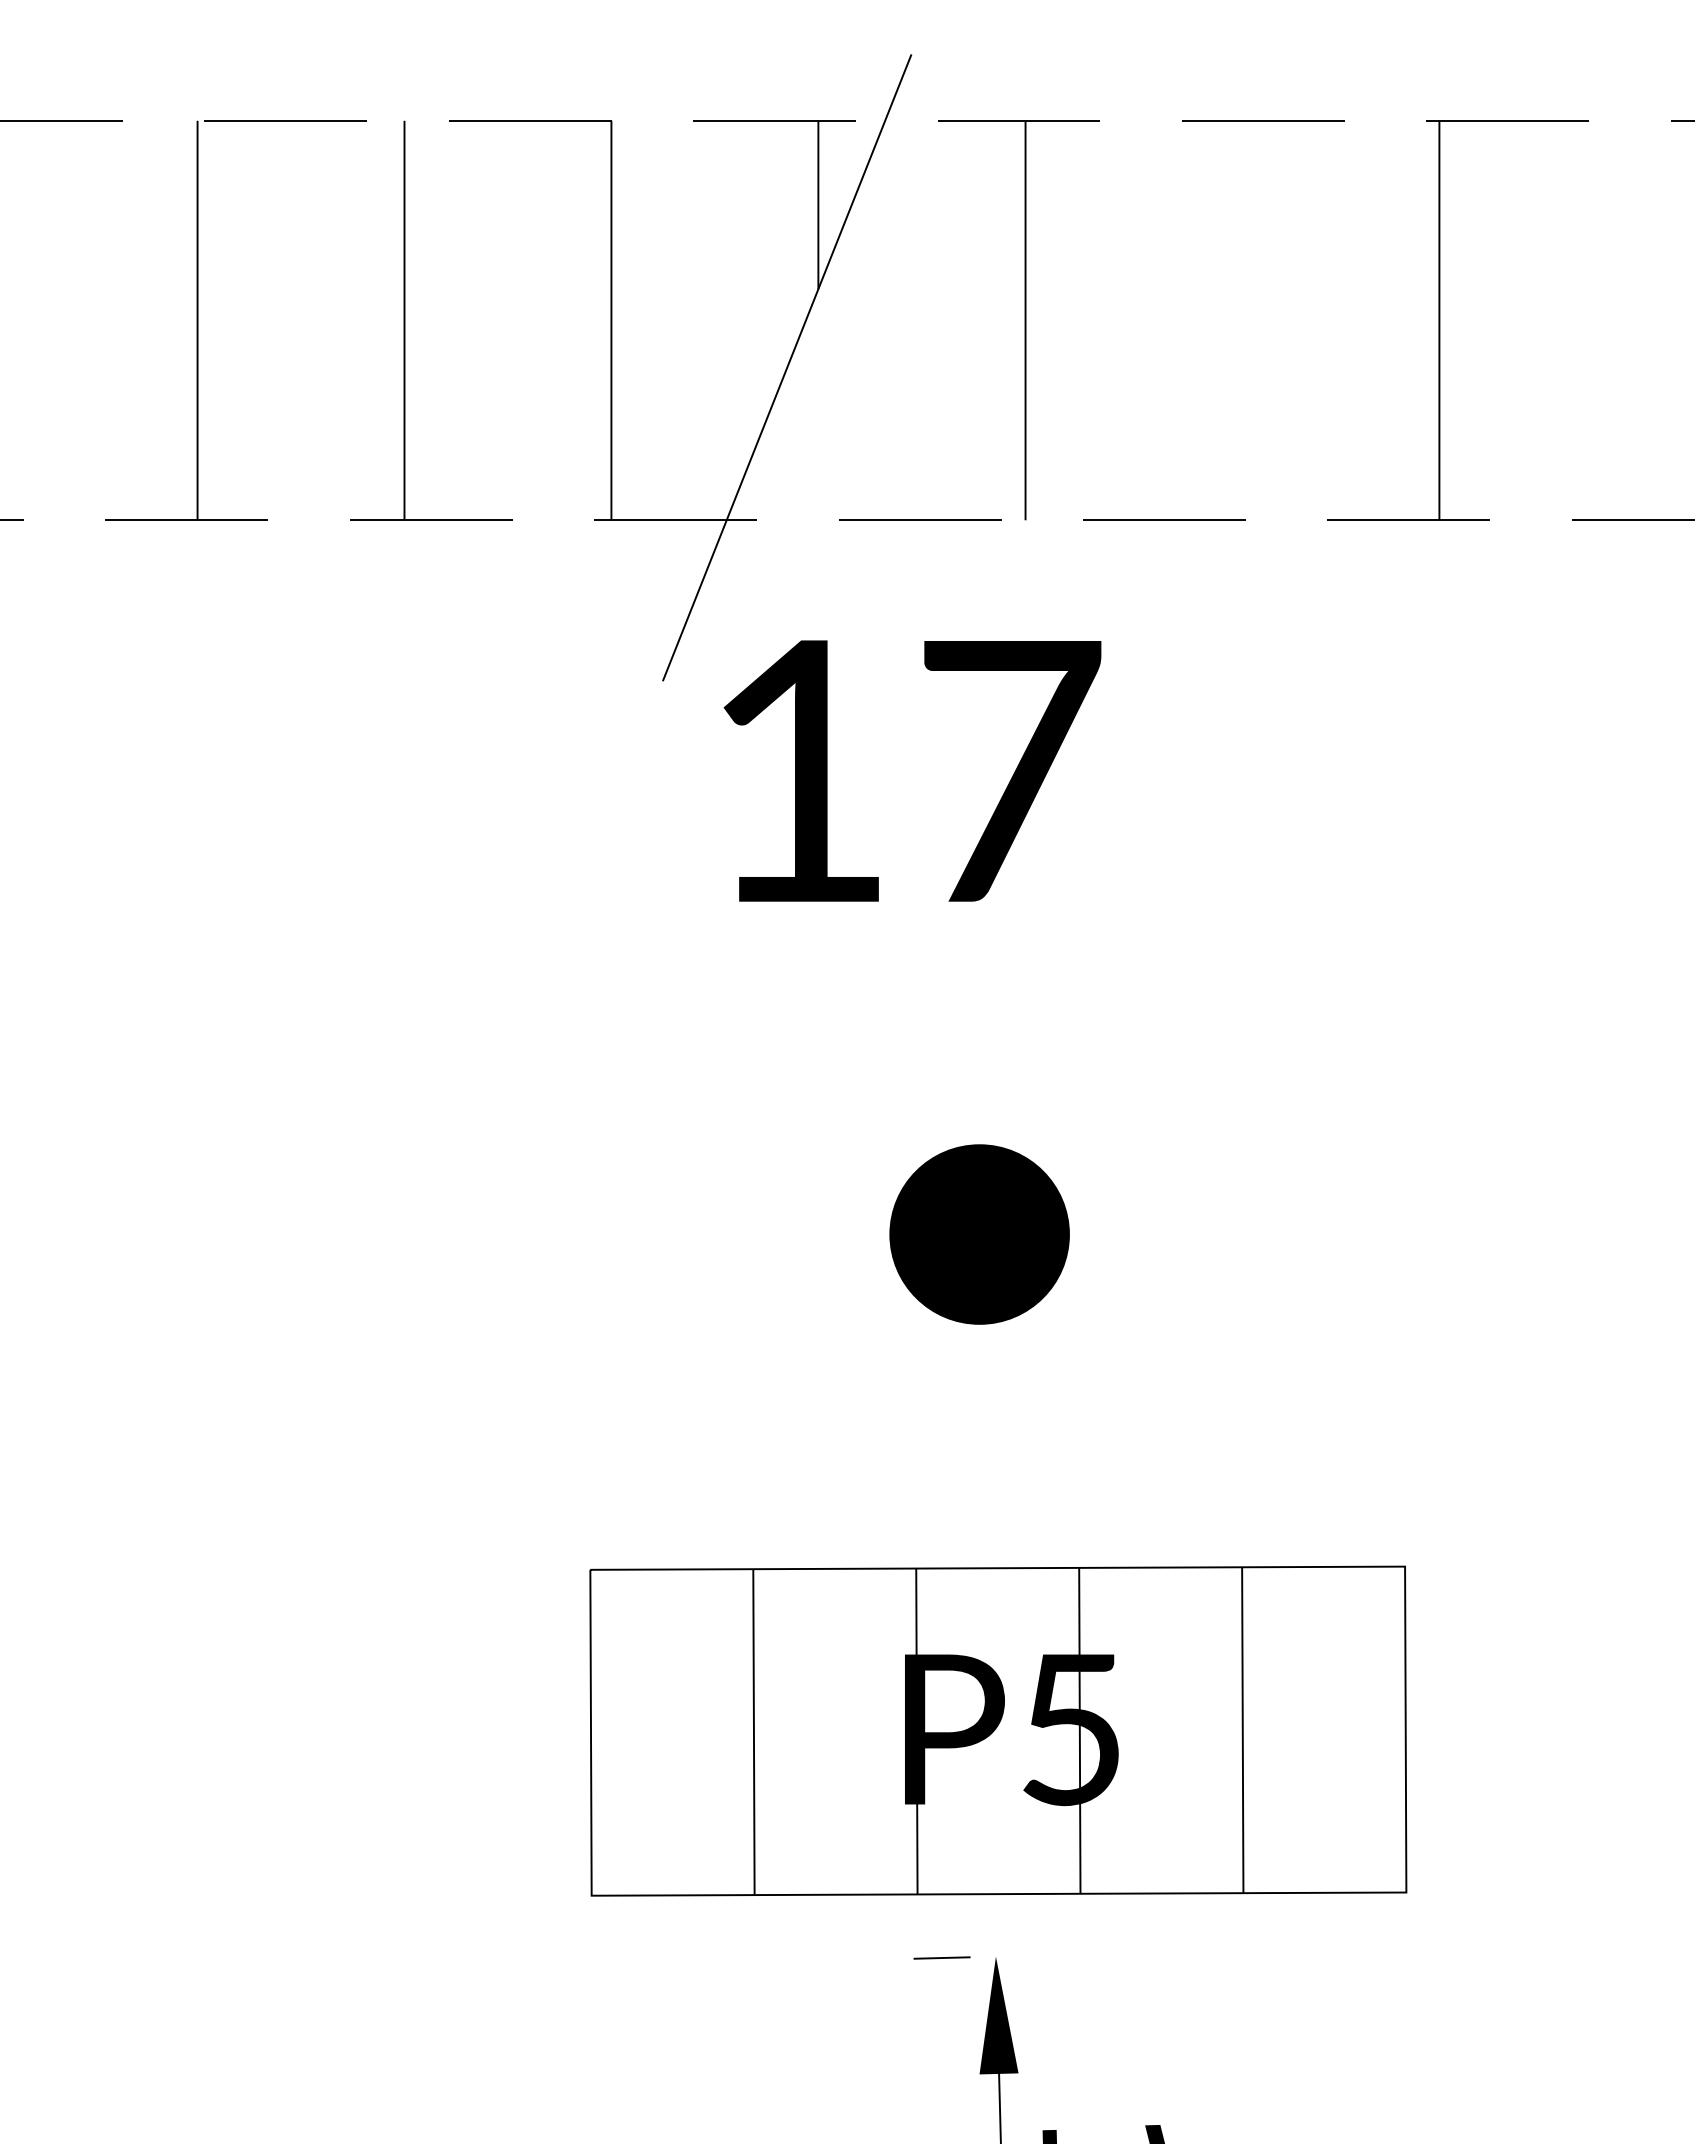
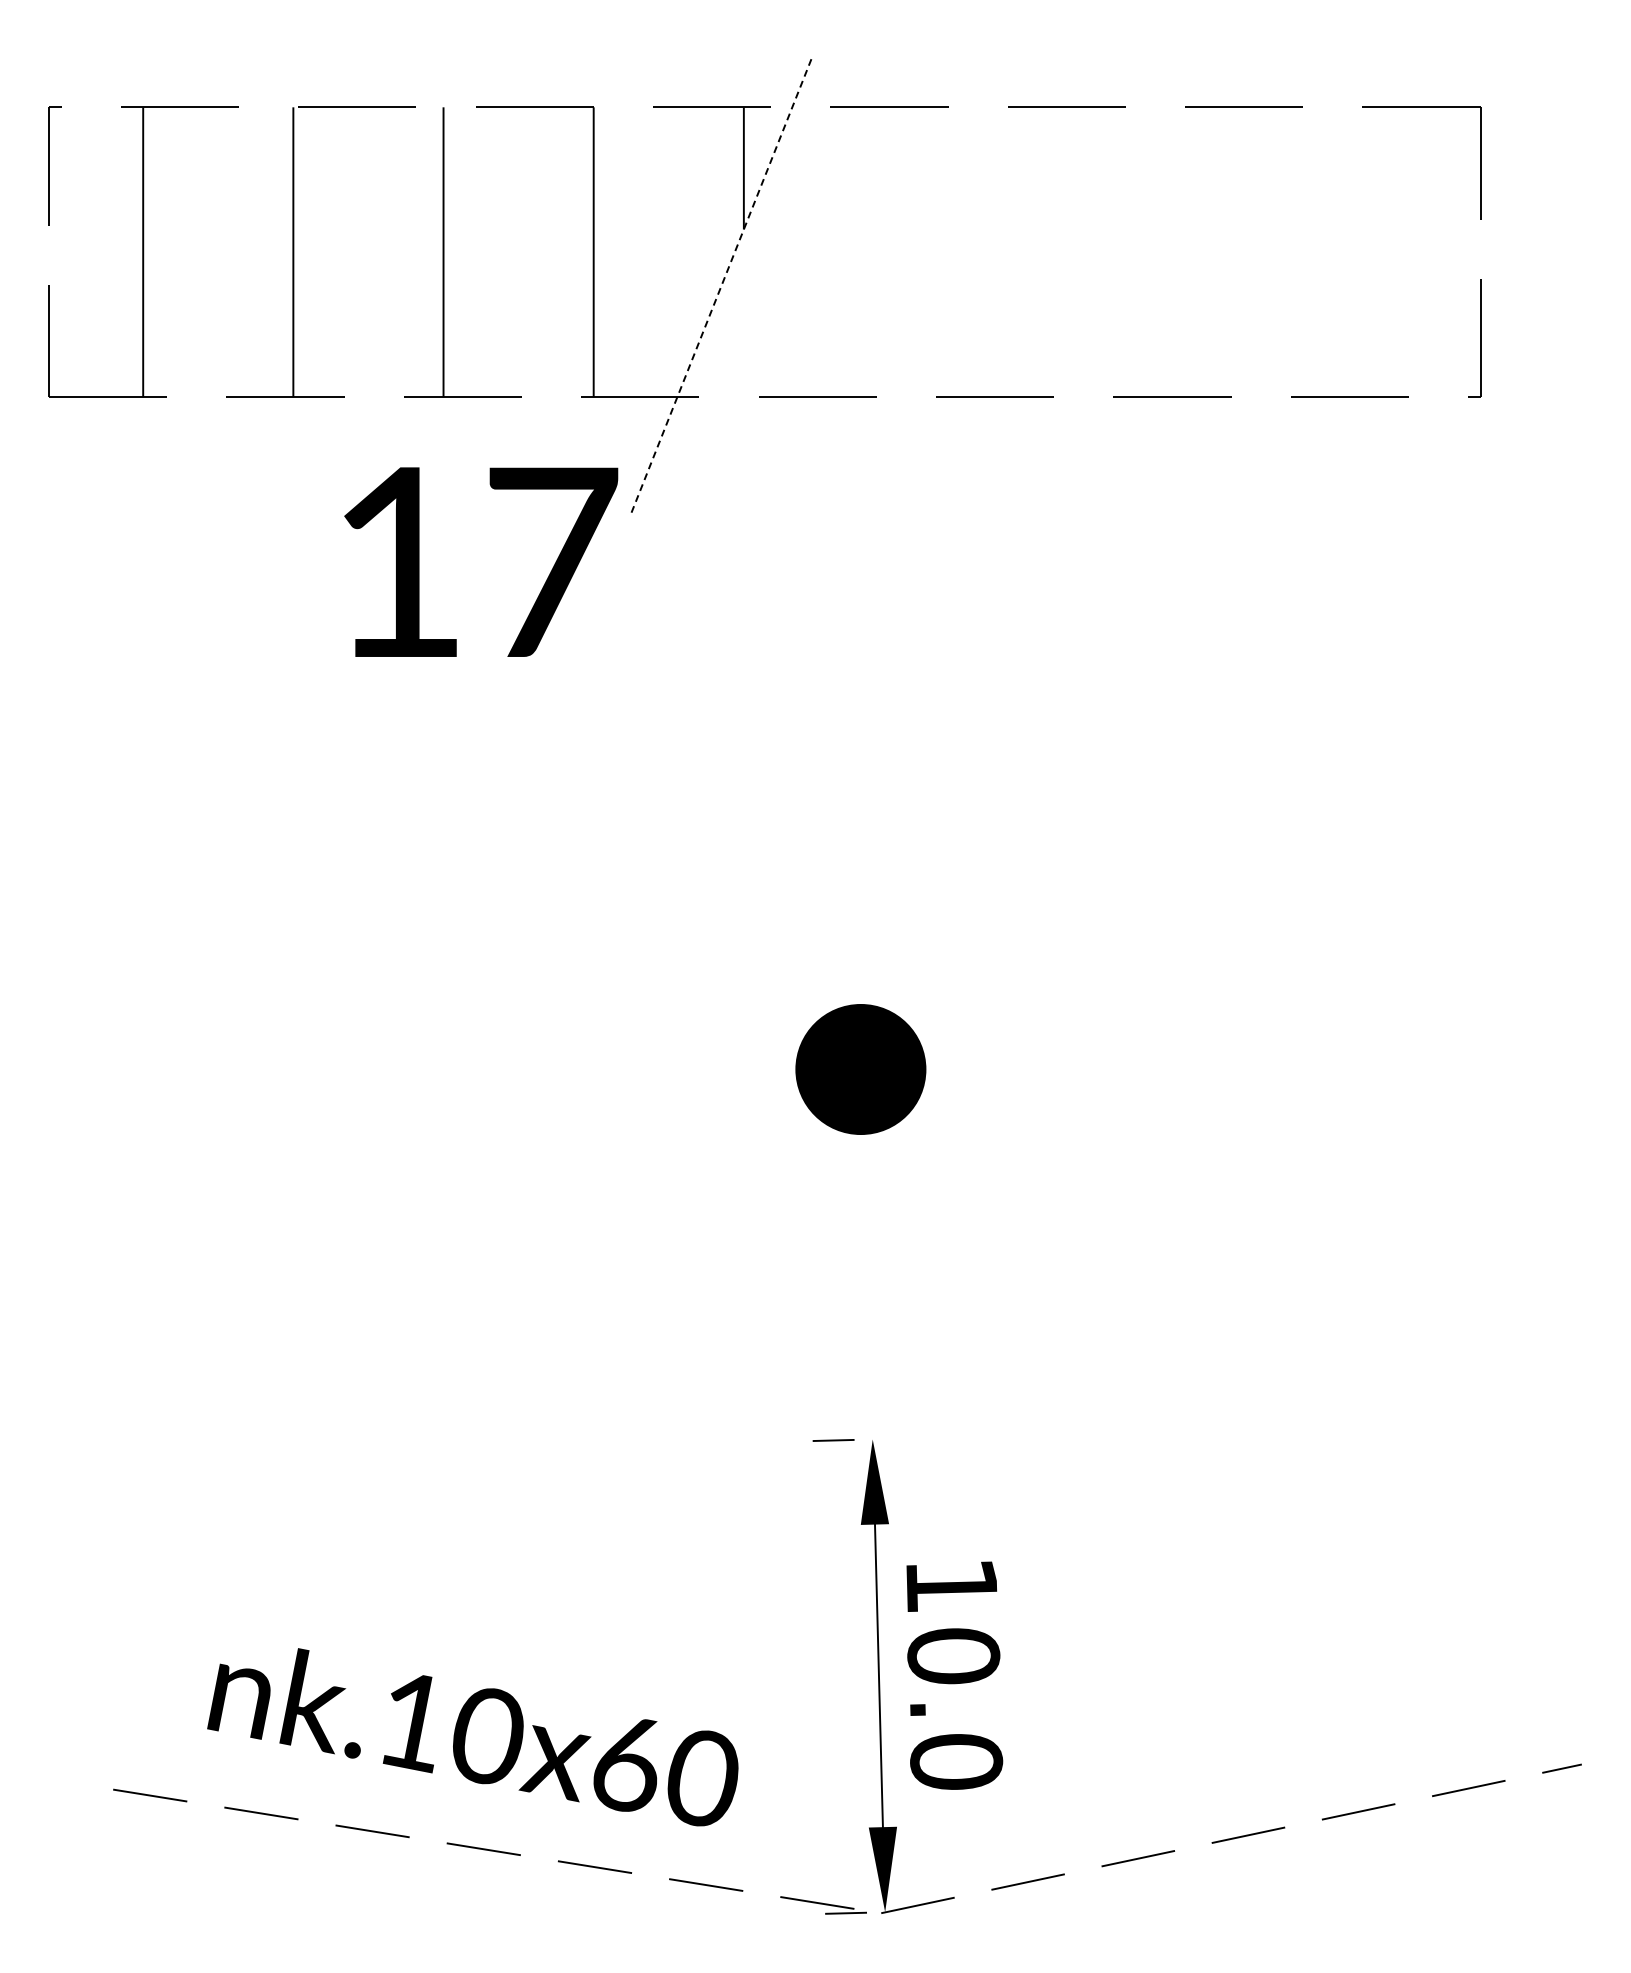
hatch: (1232, 320) -> (1044, 252), removed
line: (787, 367) -> (721, 286), solid -> dashed
text: (912, 770) -> (481, 561), moved
part: (979, 1234) -> (860, 1069), moved
part: (998, 1730) -> (874, 1275), removed

